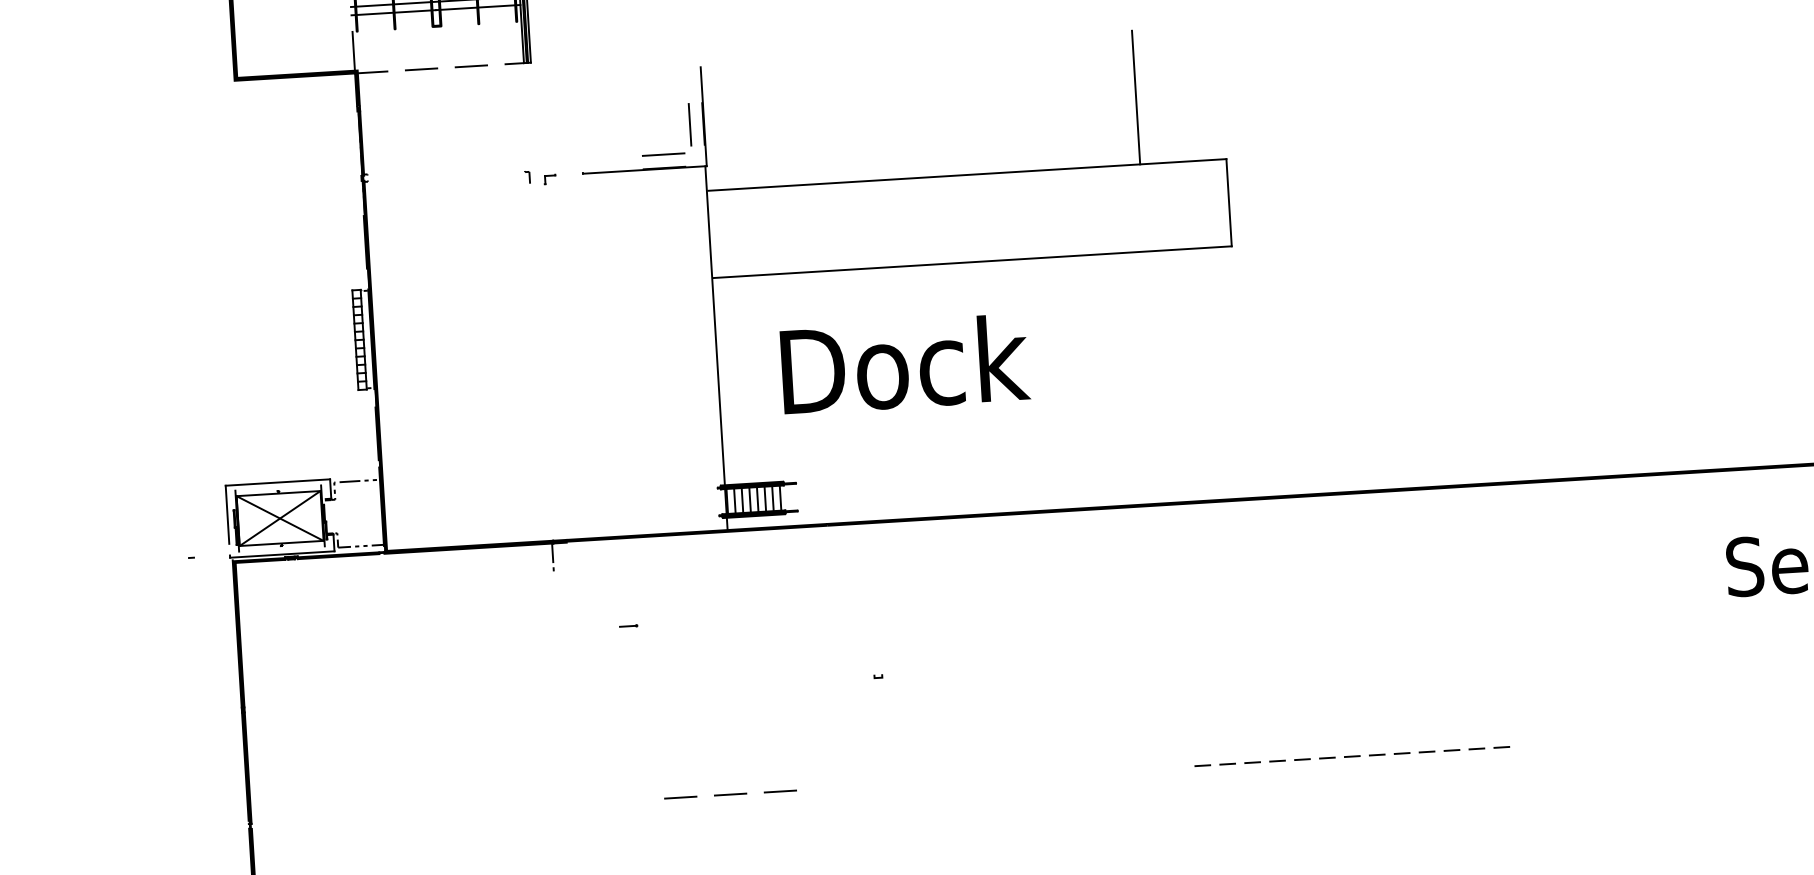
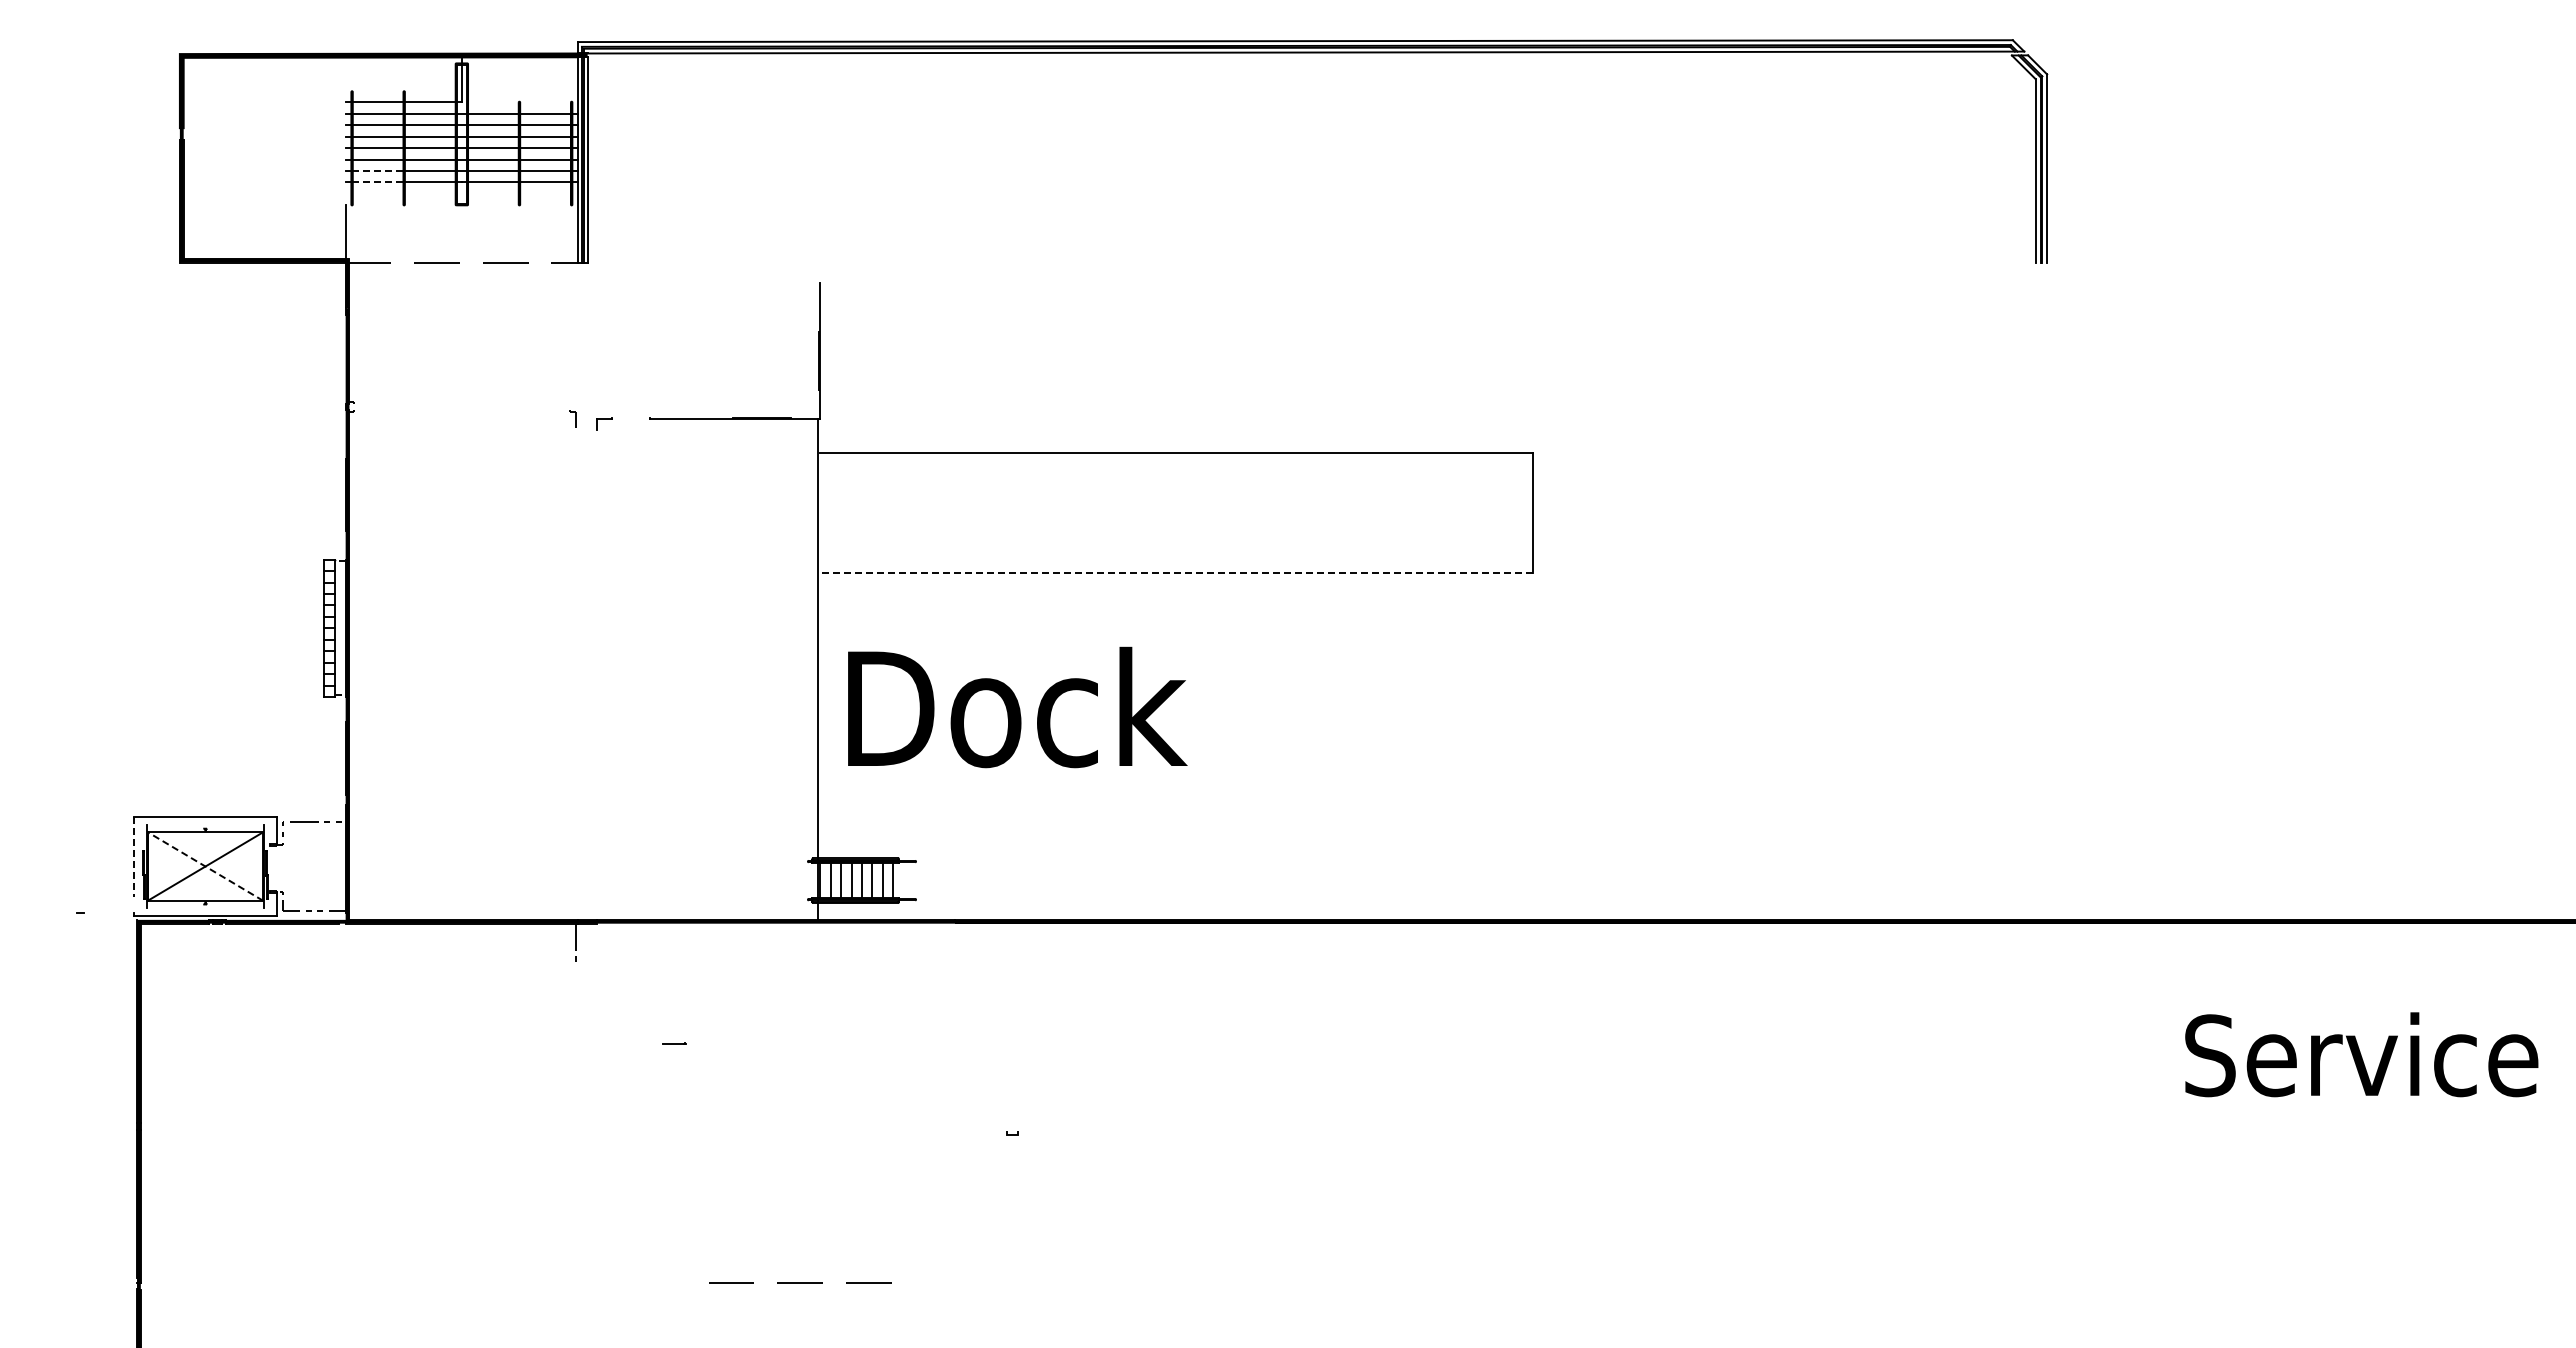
line: (374, 5) -> (377, 171), solid -> dashed
line: (374, 13) -> (377, 182), solid -> dashed
line: (1136, 97) -> (1414, 361), removed
line: (689, 124) -> (800, 360), removed
line: (663, 154) -> (761, 399), removed
line: (972, 262) -> (1176, 573), solid -> dashed
text: (905, 364) -> (1017, 707), moved
line: (227, 515) -> (133, 857), solid -> dashed
line: (280, 518) -> (205, 866), solid -> dashed
line: (1352, 756) -> (1655, 1282), removed

